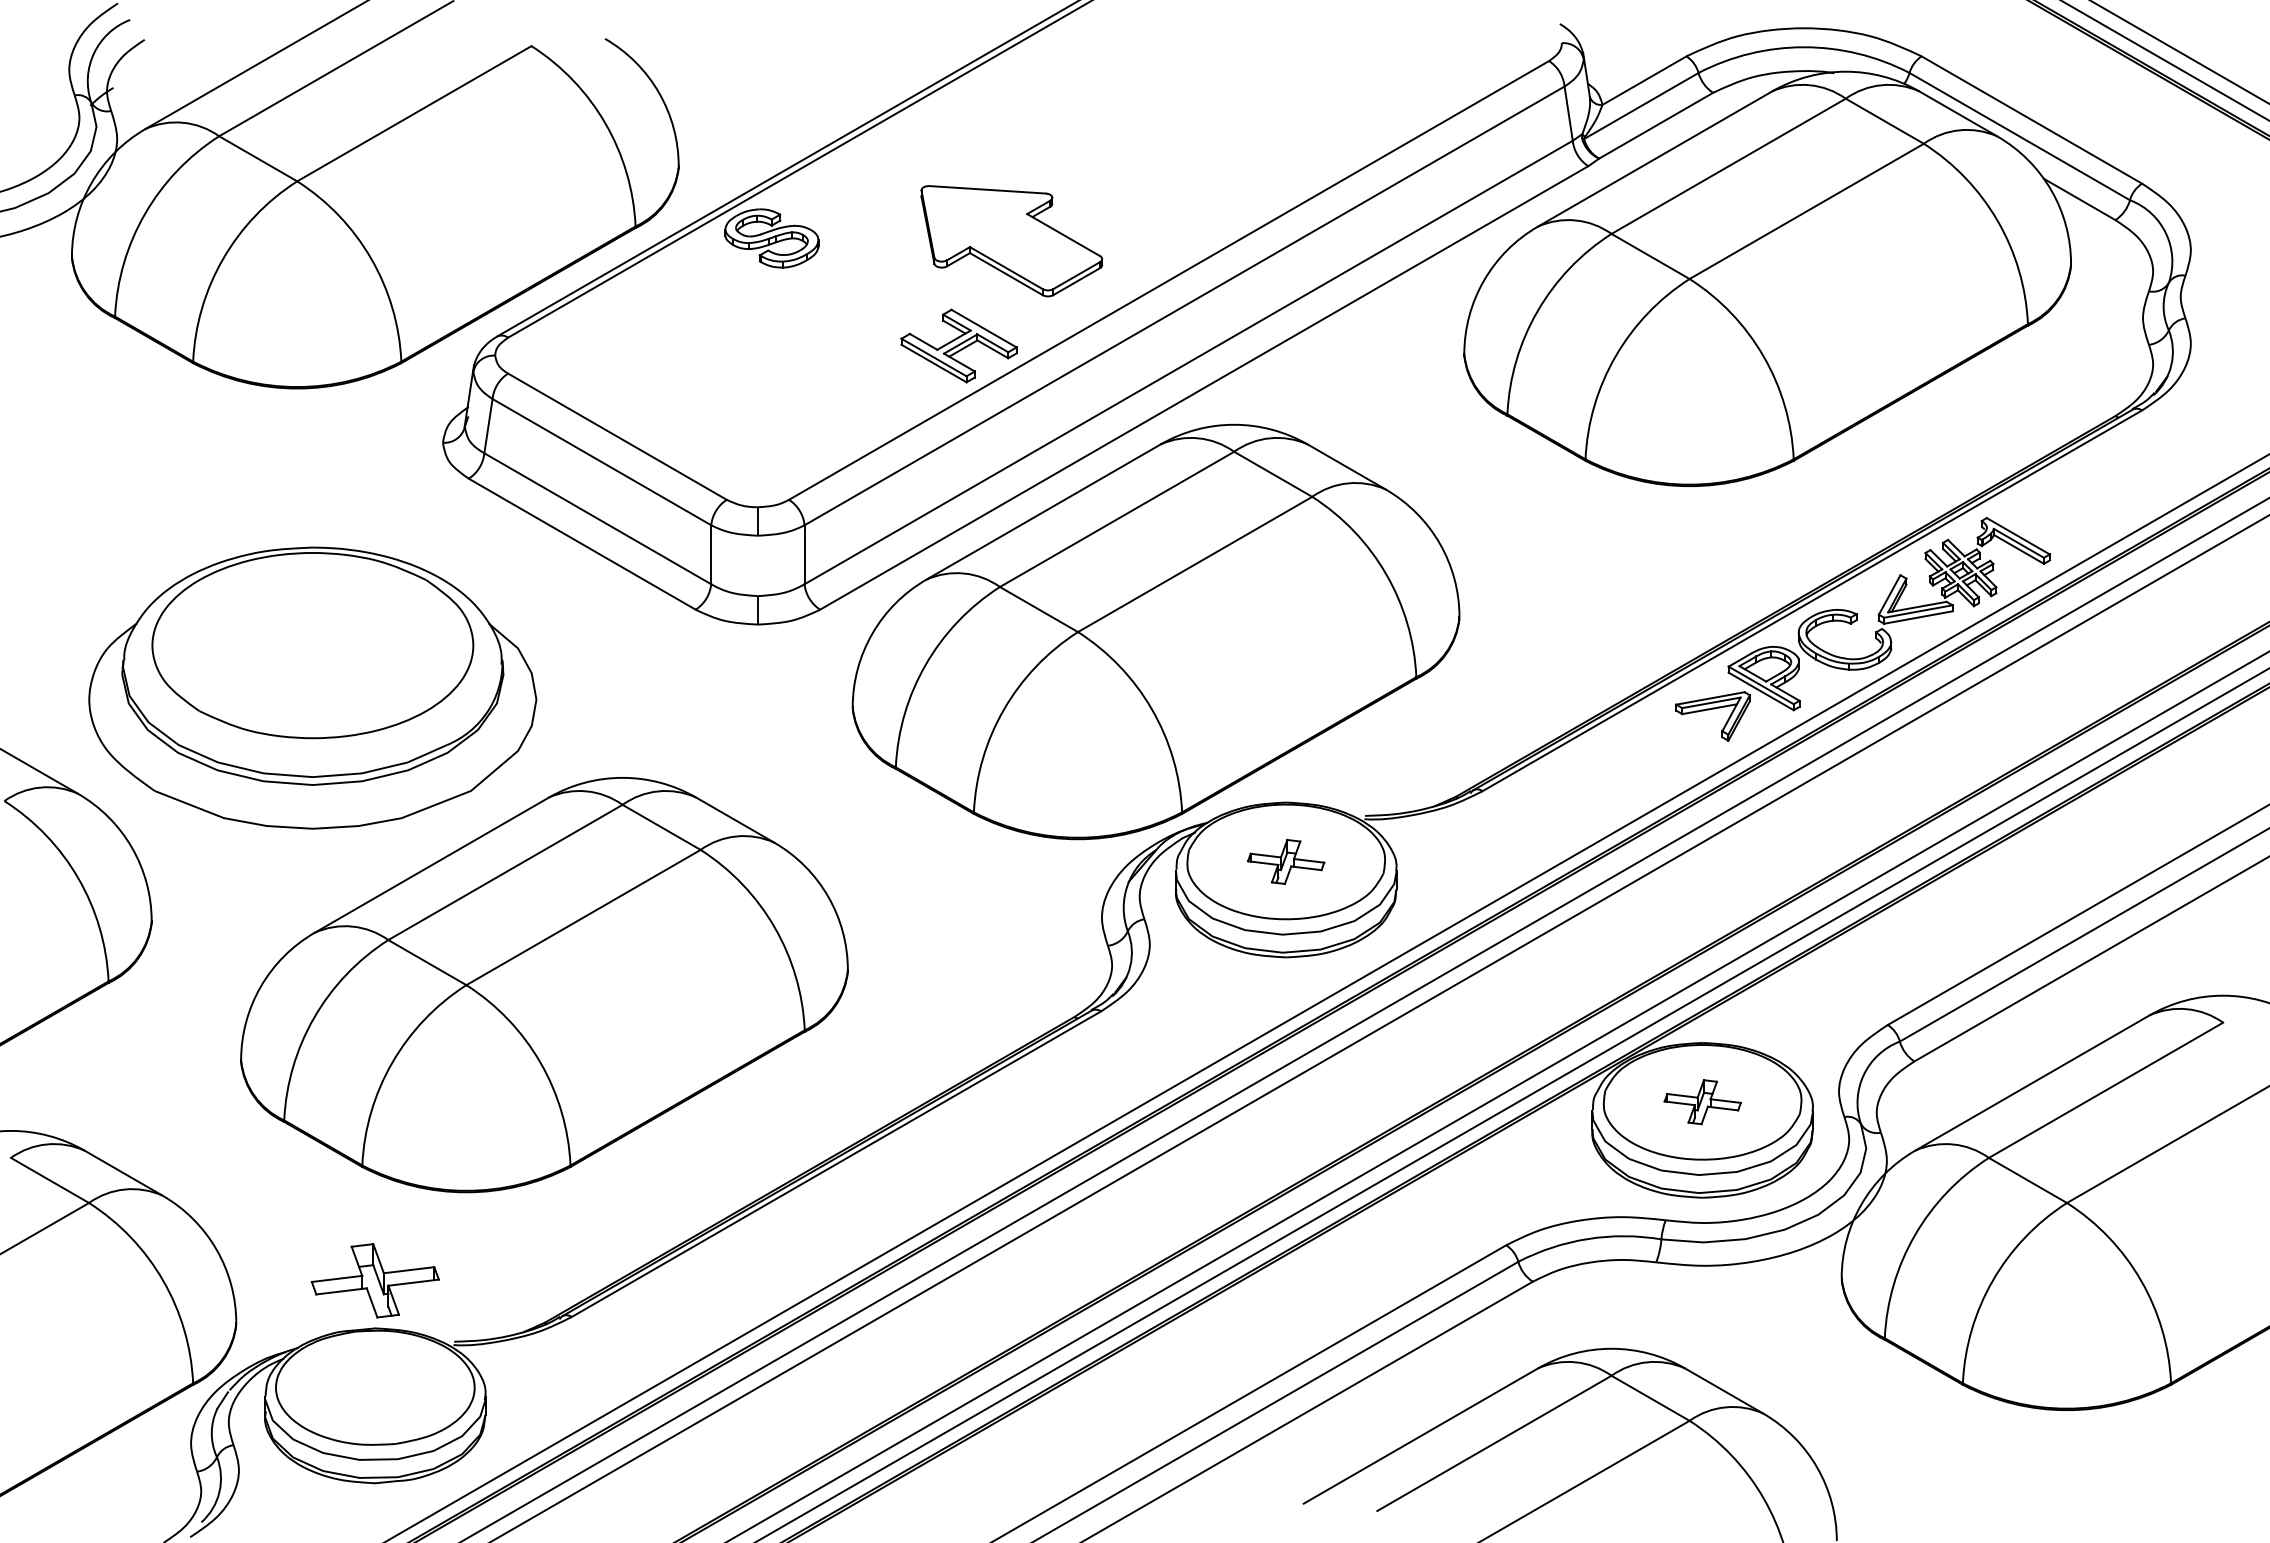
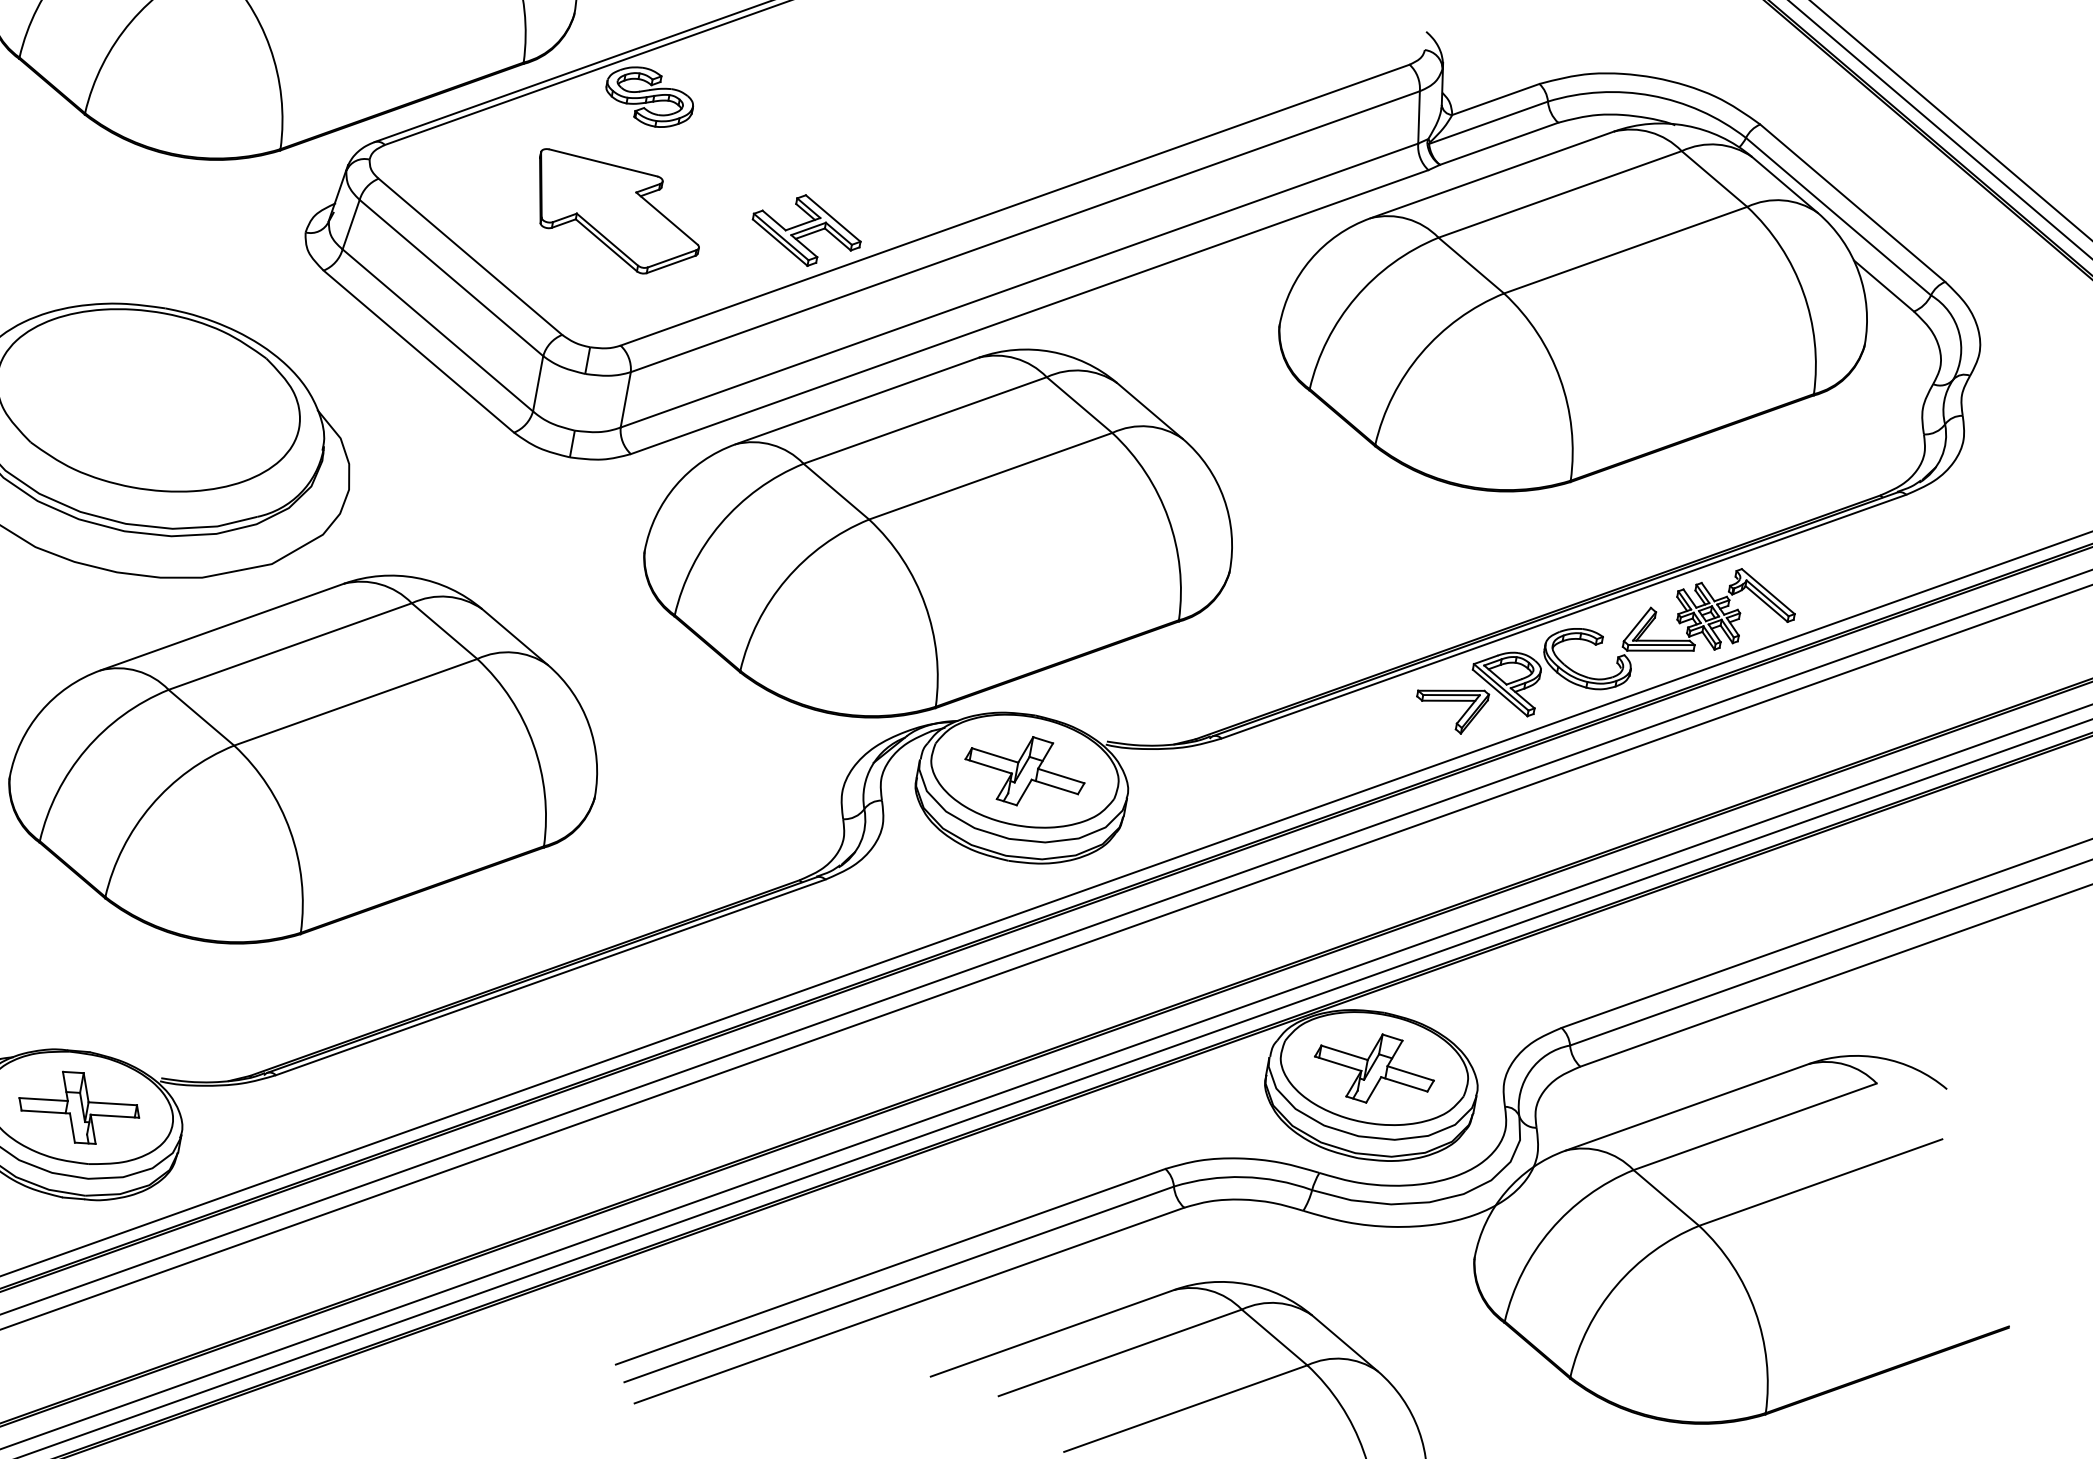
part: (1011, 241) -> (616, 215), moved
part: (1285, 861) -> (1024, 770), size x1.67
part: (1702, 1101) -> (1374, 1067), size x1.67
part: (374, 1280) -> (78, 1107), moved

